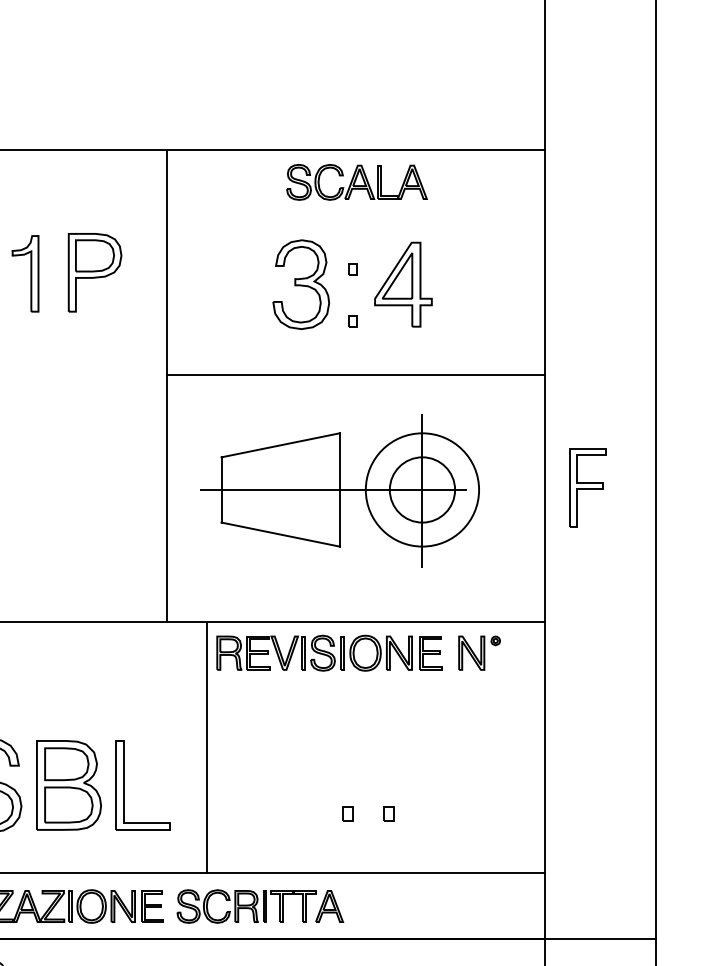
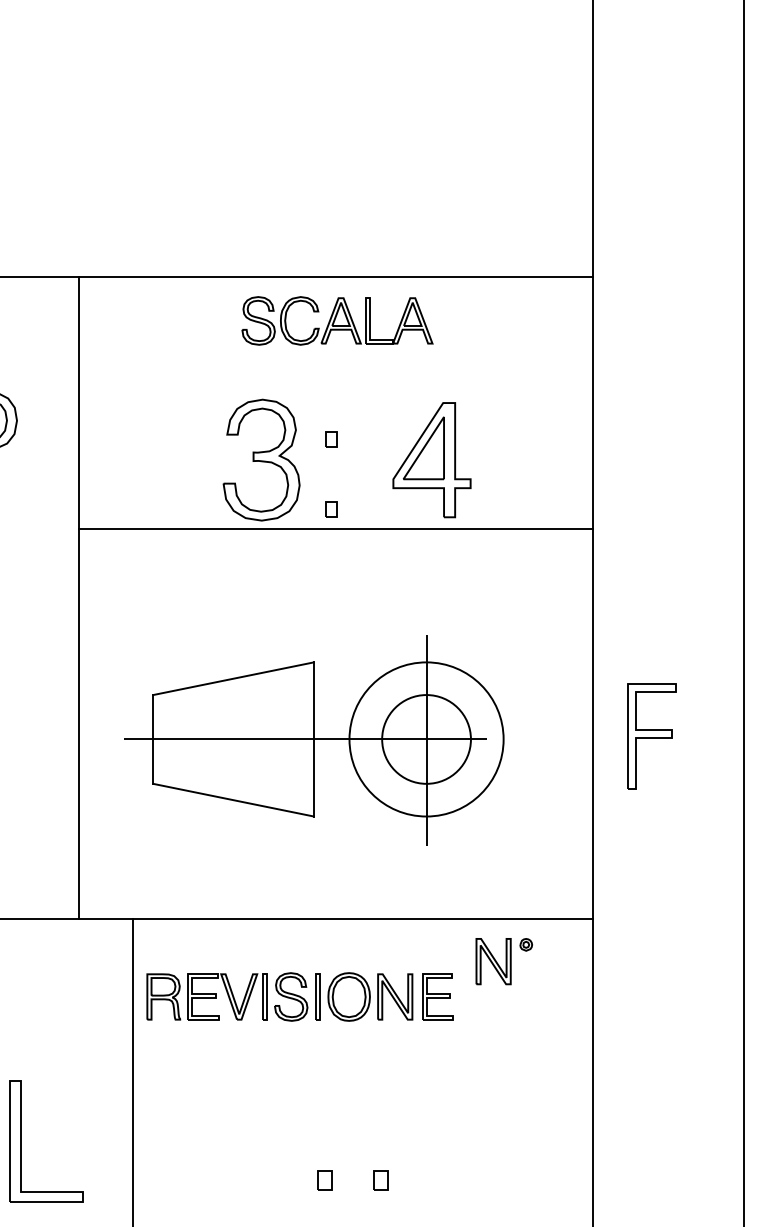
part: (403, 284) -> (432, 459), moved
line: (355, 375) -> (335, 529), moved
part: (329, 652) -> (300, 995), moved

